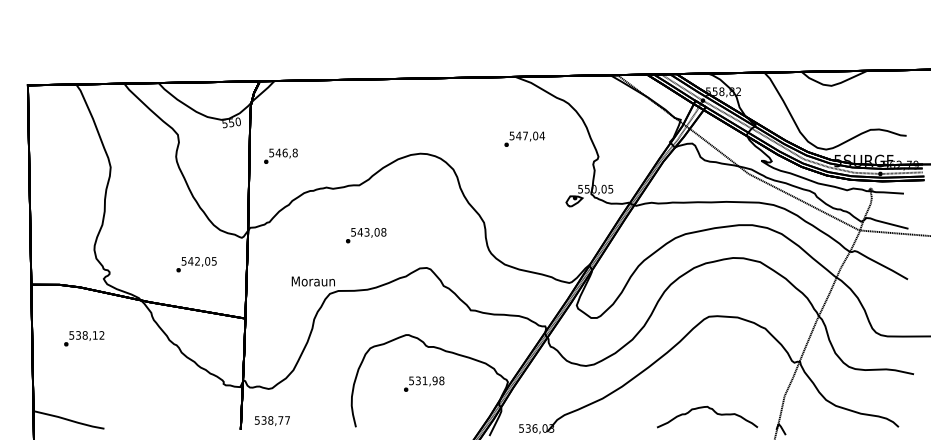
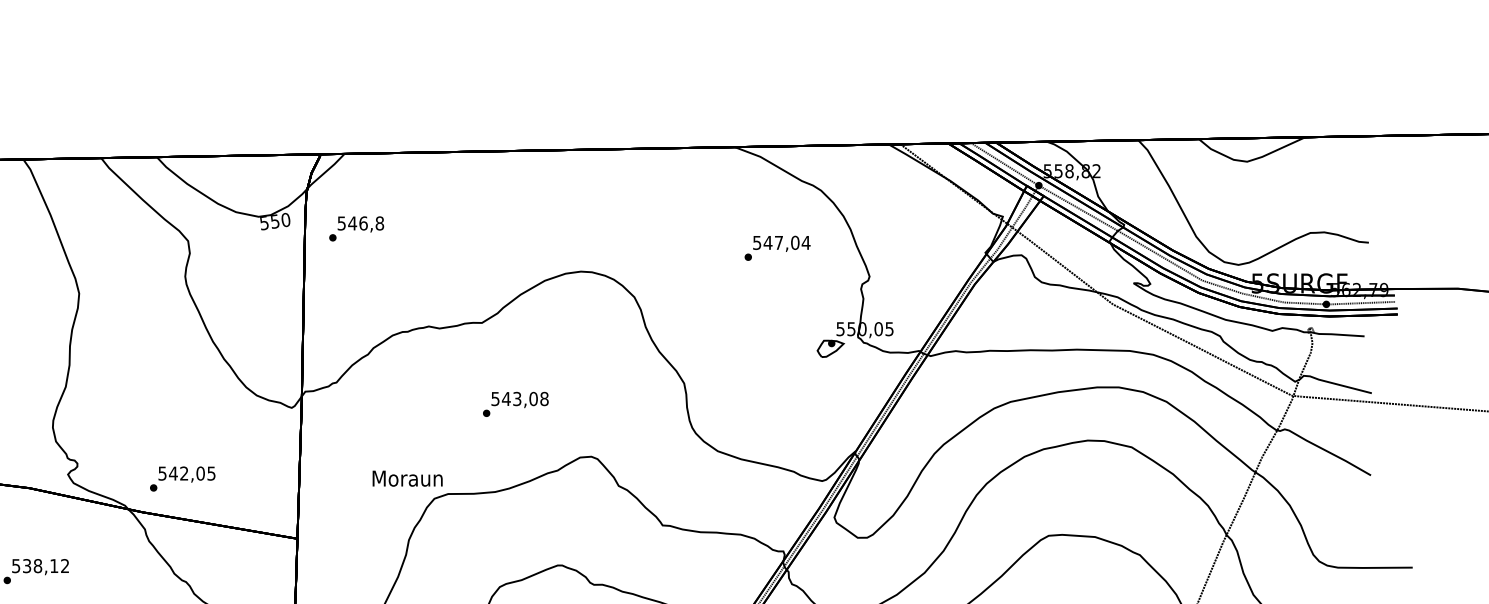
text: (524, 138) -> (777, 246), moved
text: (280, 155) -> (355, 227), moved
text: (366, 235) -> (516, 404), moved
text: (196, 264) -> (182, 478), moved

